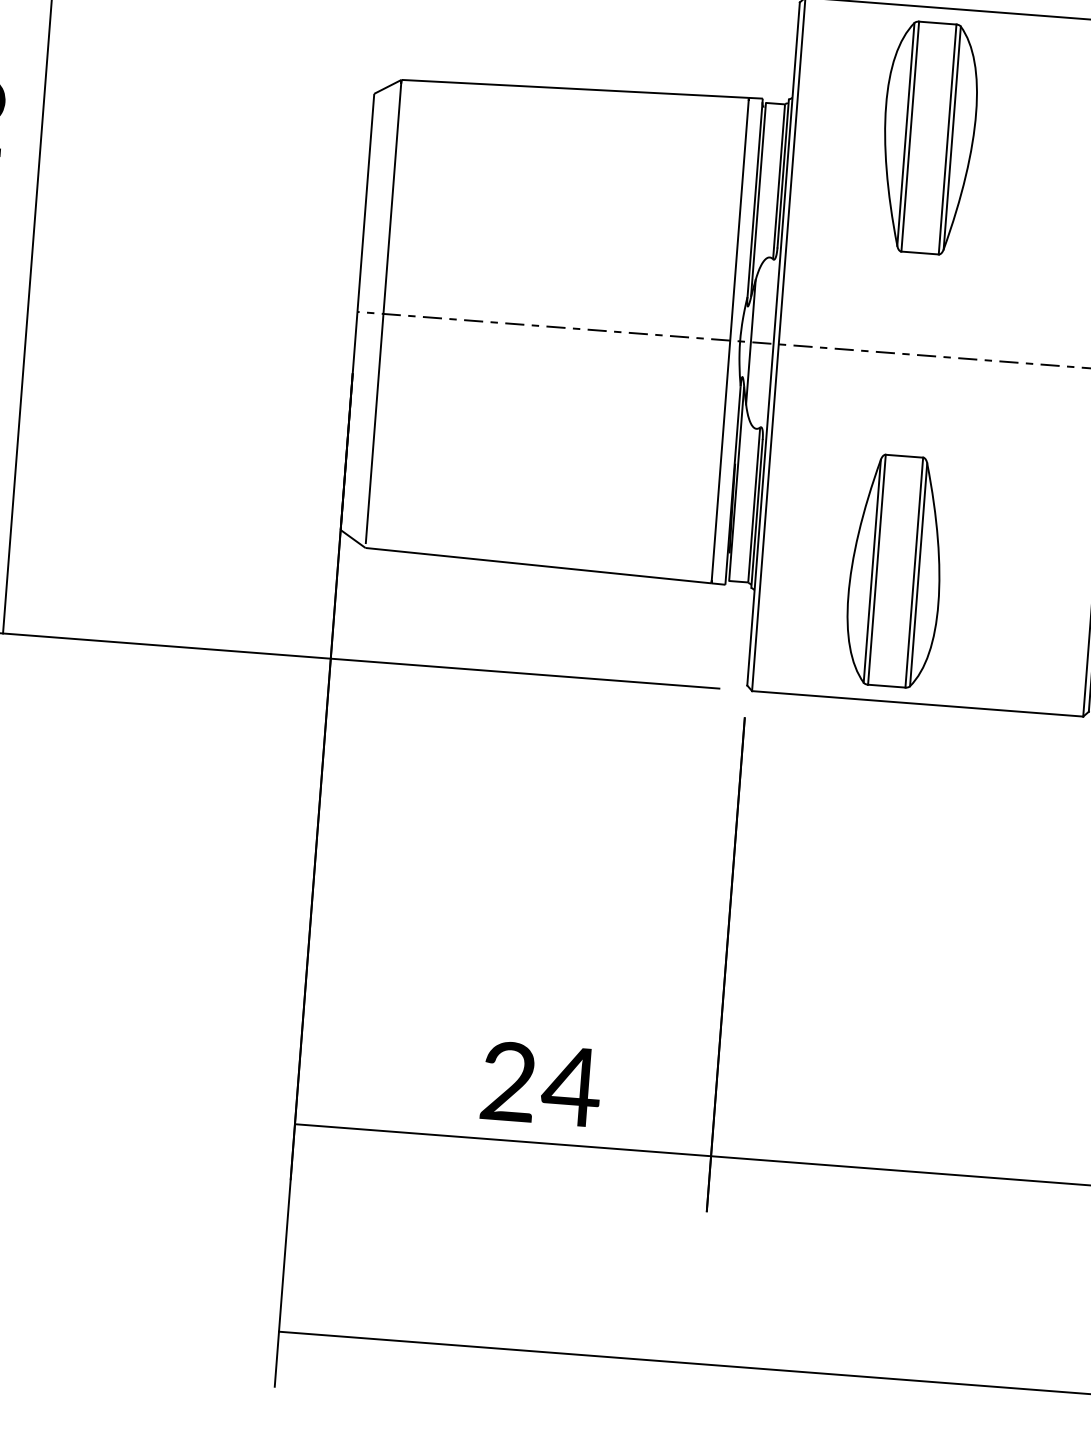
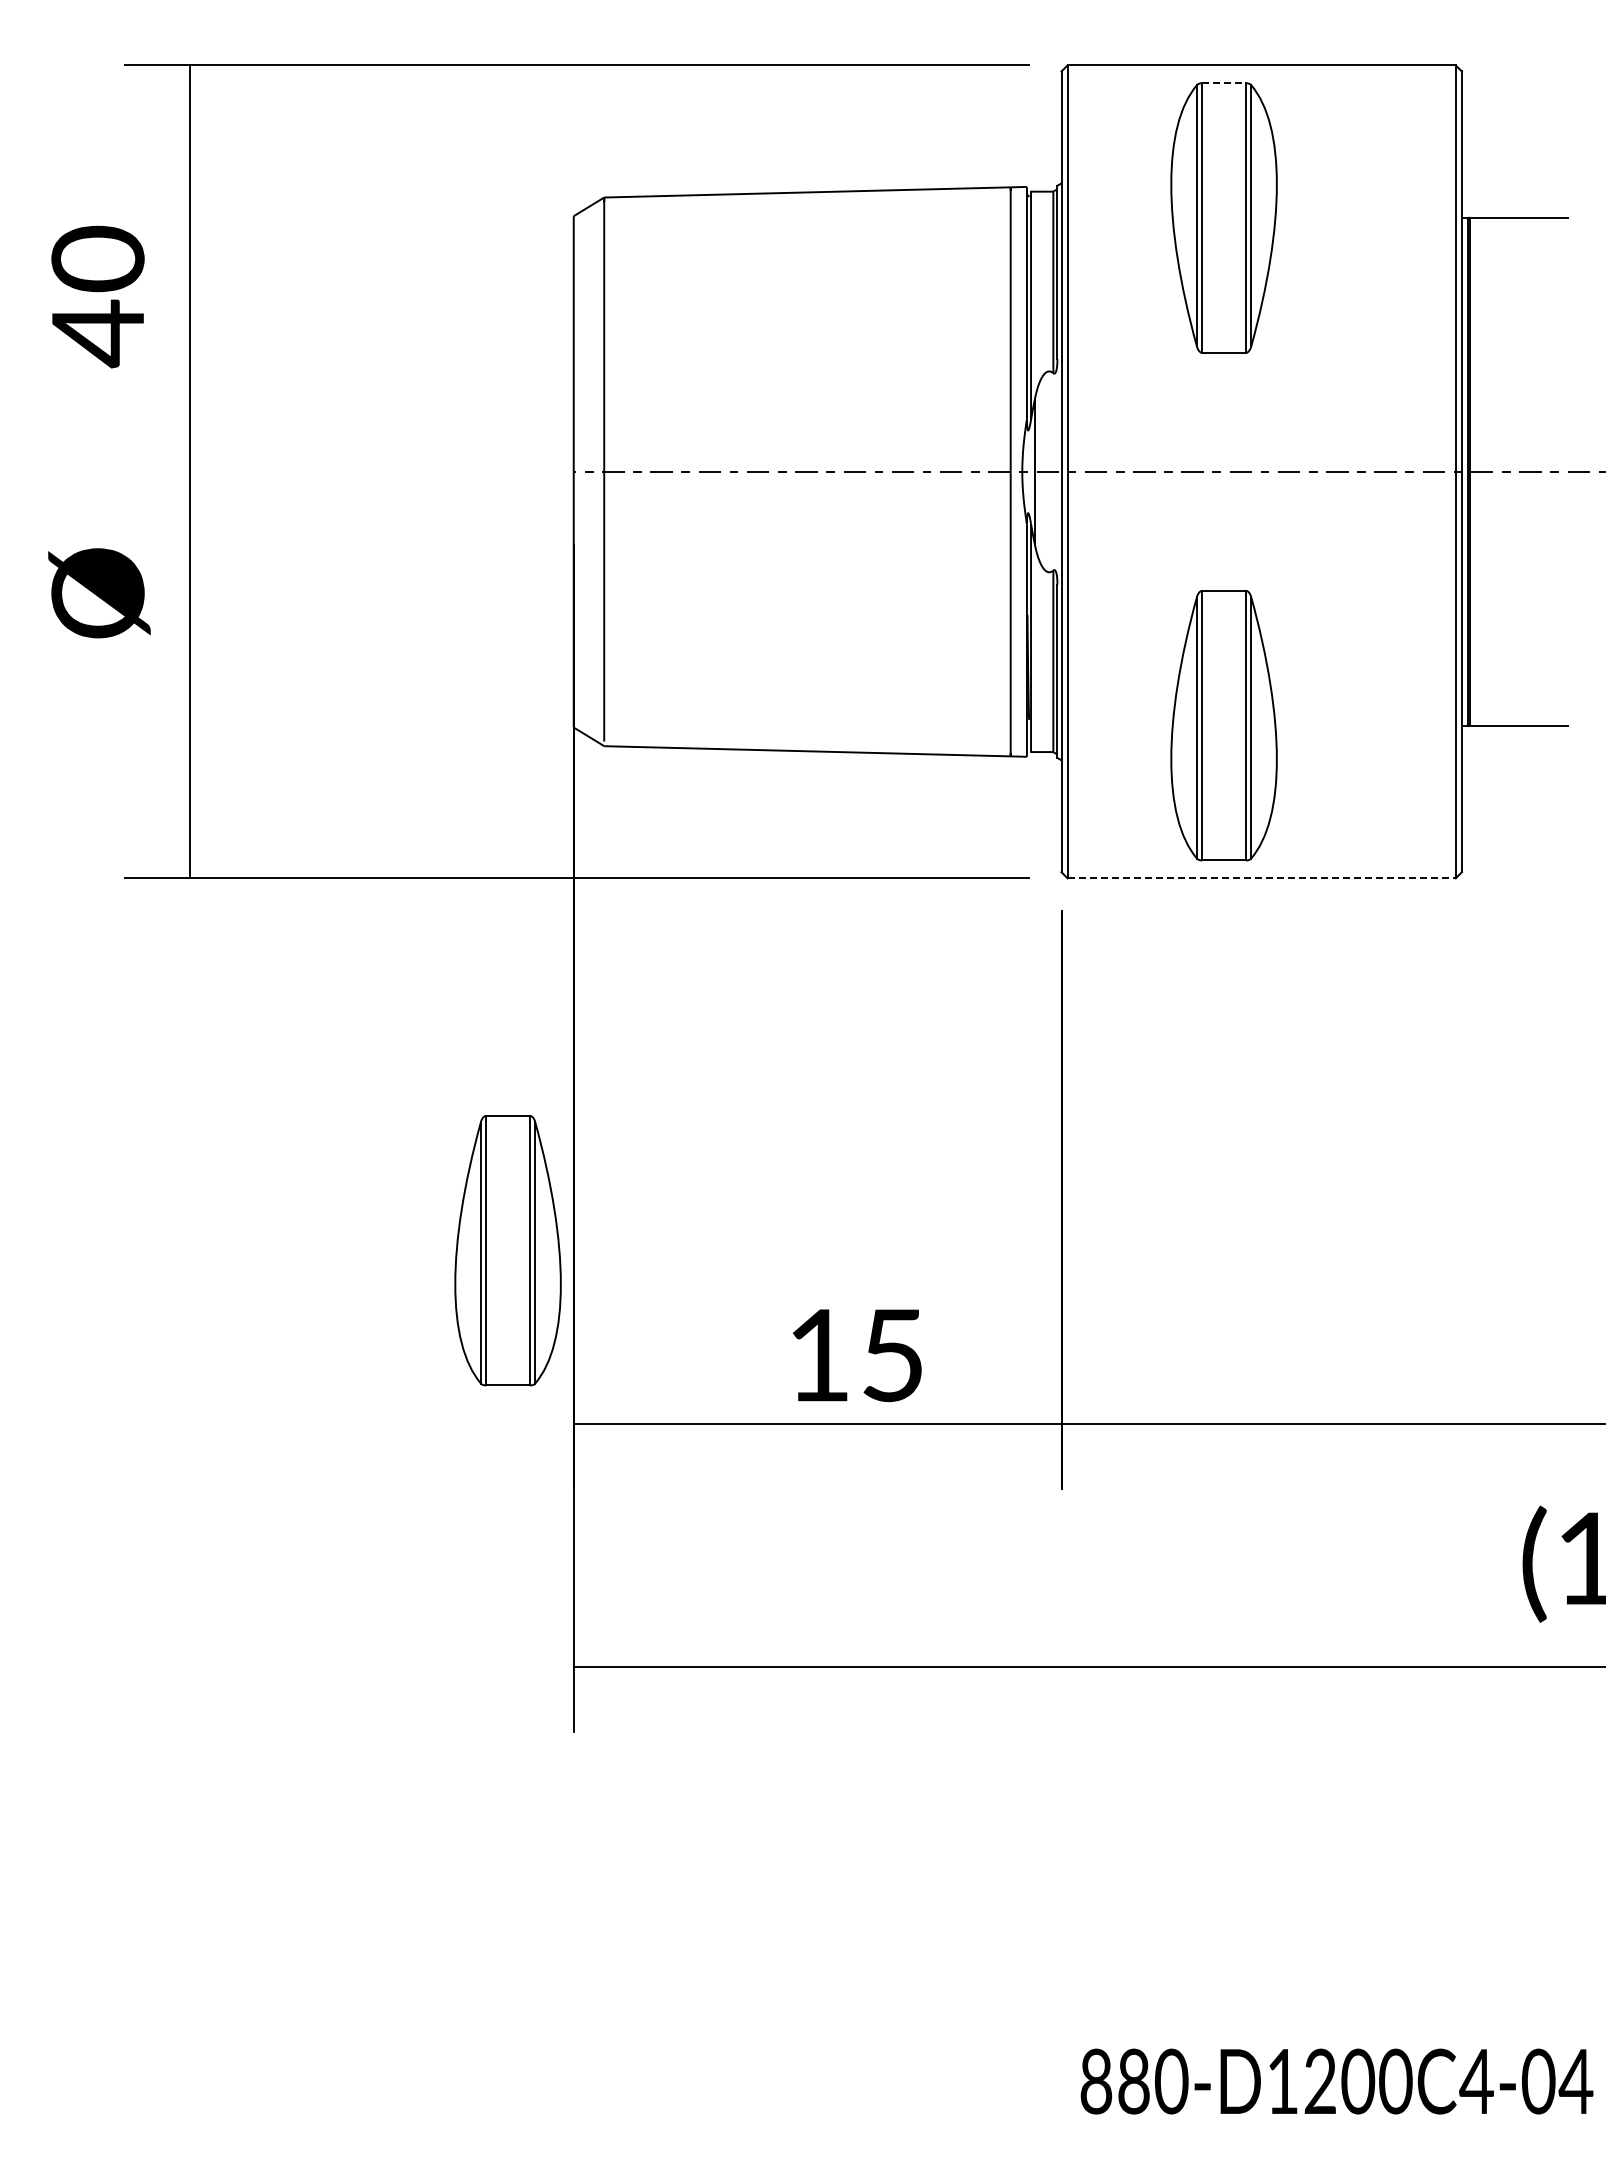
line: (938, 23) -> (1224, 83), solid -> dashed
line: (918, 704) -> (1262, 878), solid -> dashed
part: (249, 971) -> (507, 1250), added
text: (541, 1084) -> (857, 1355), 24 -> 15

